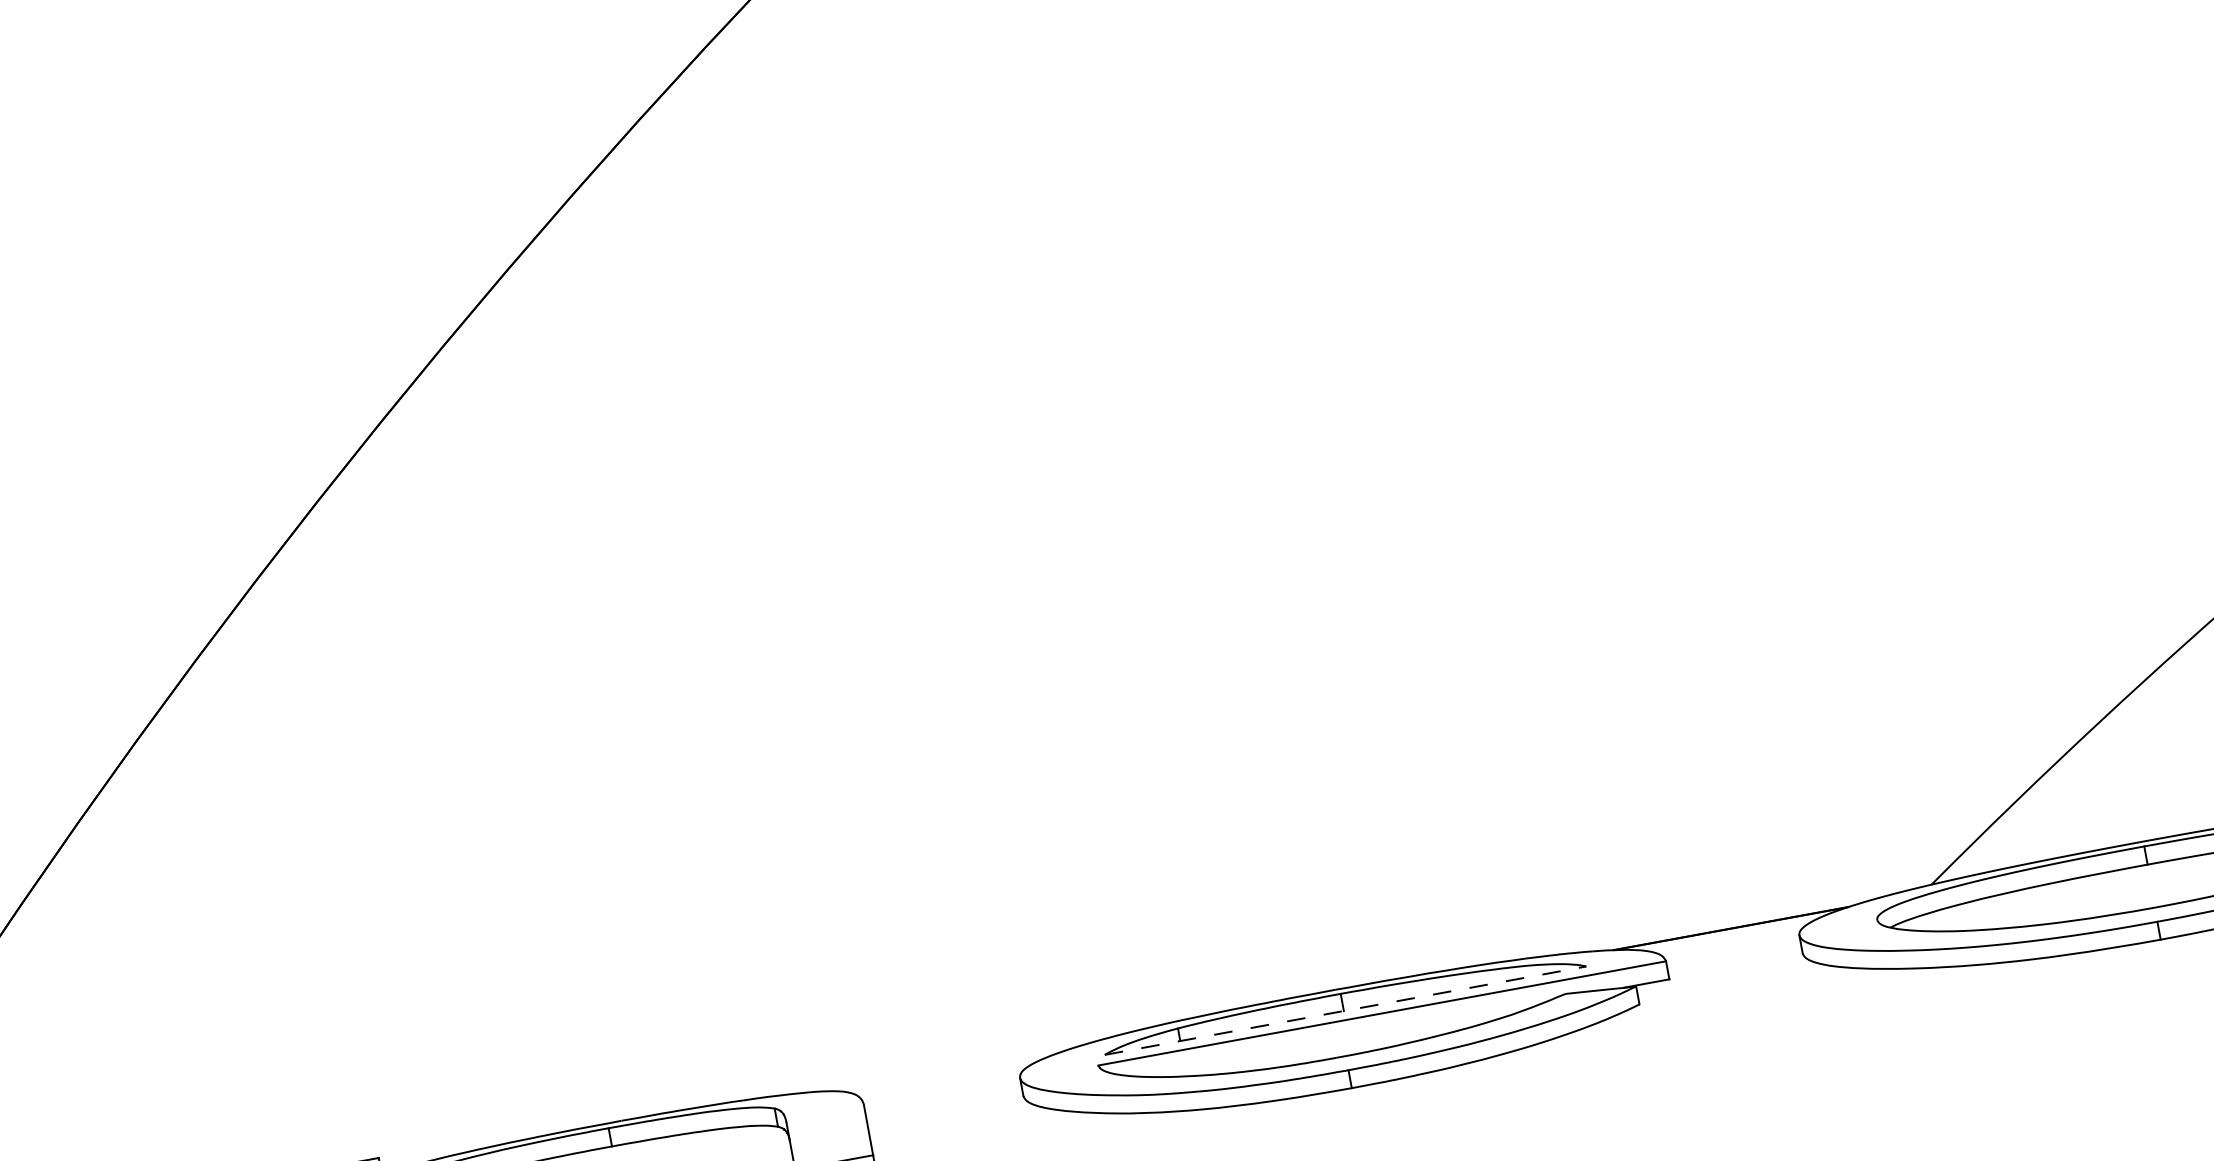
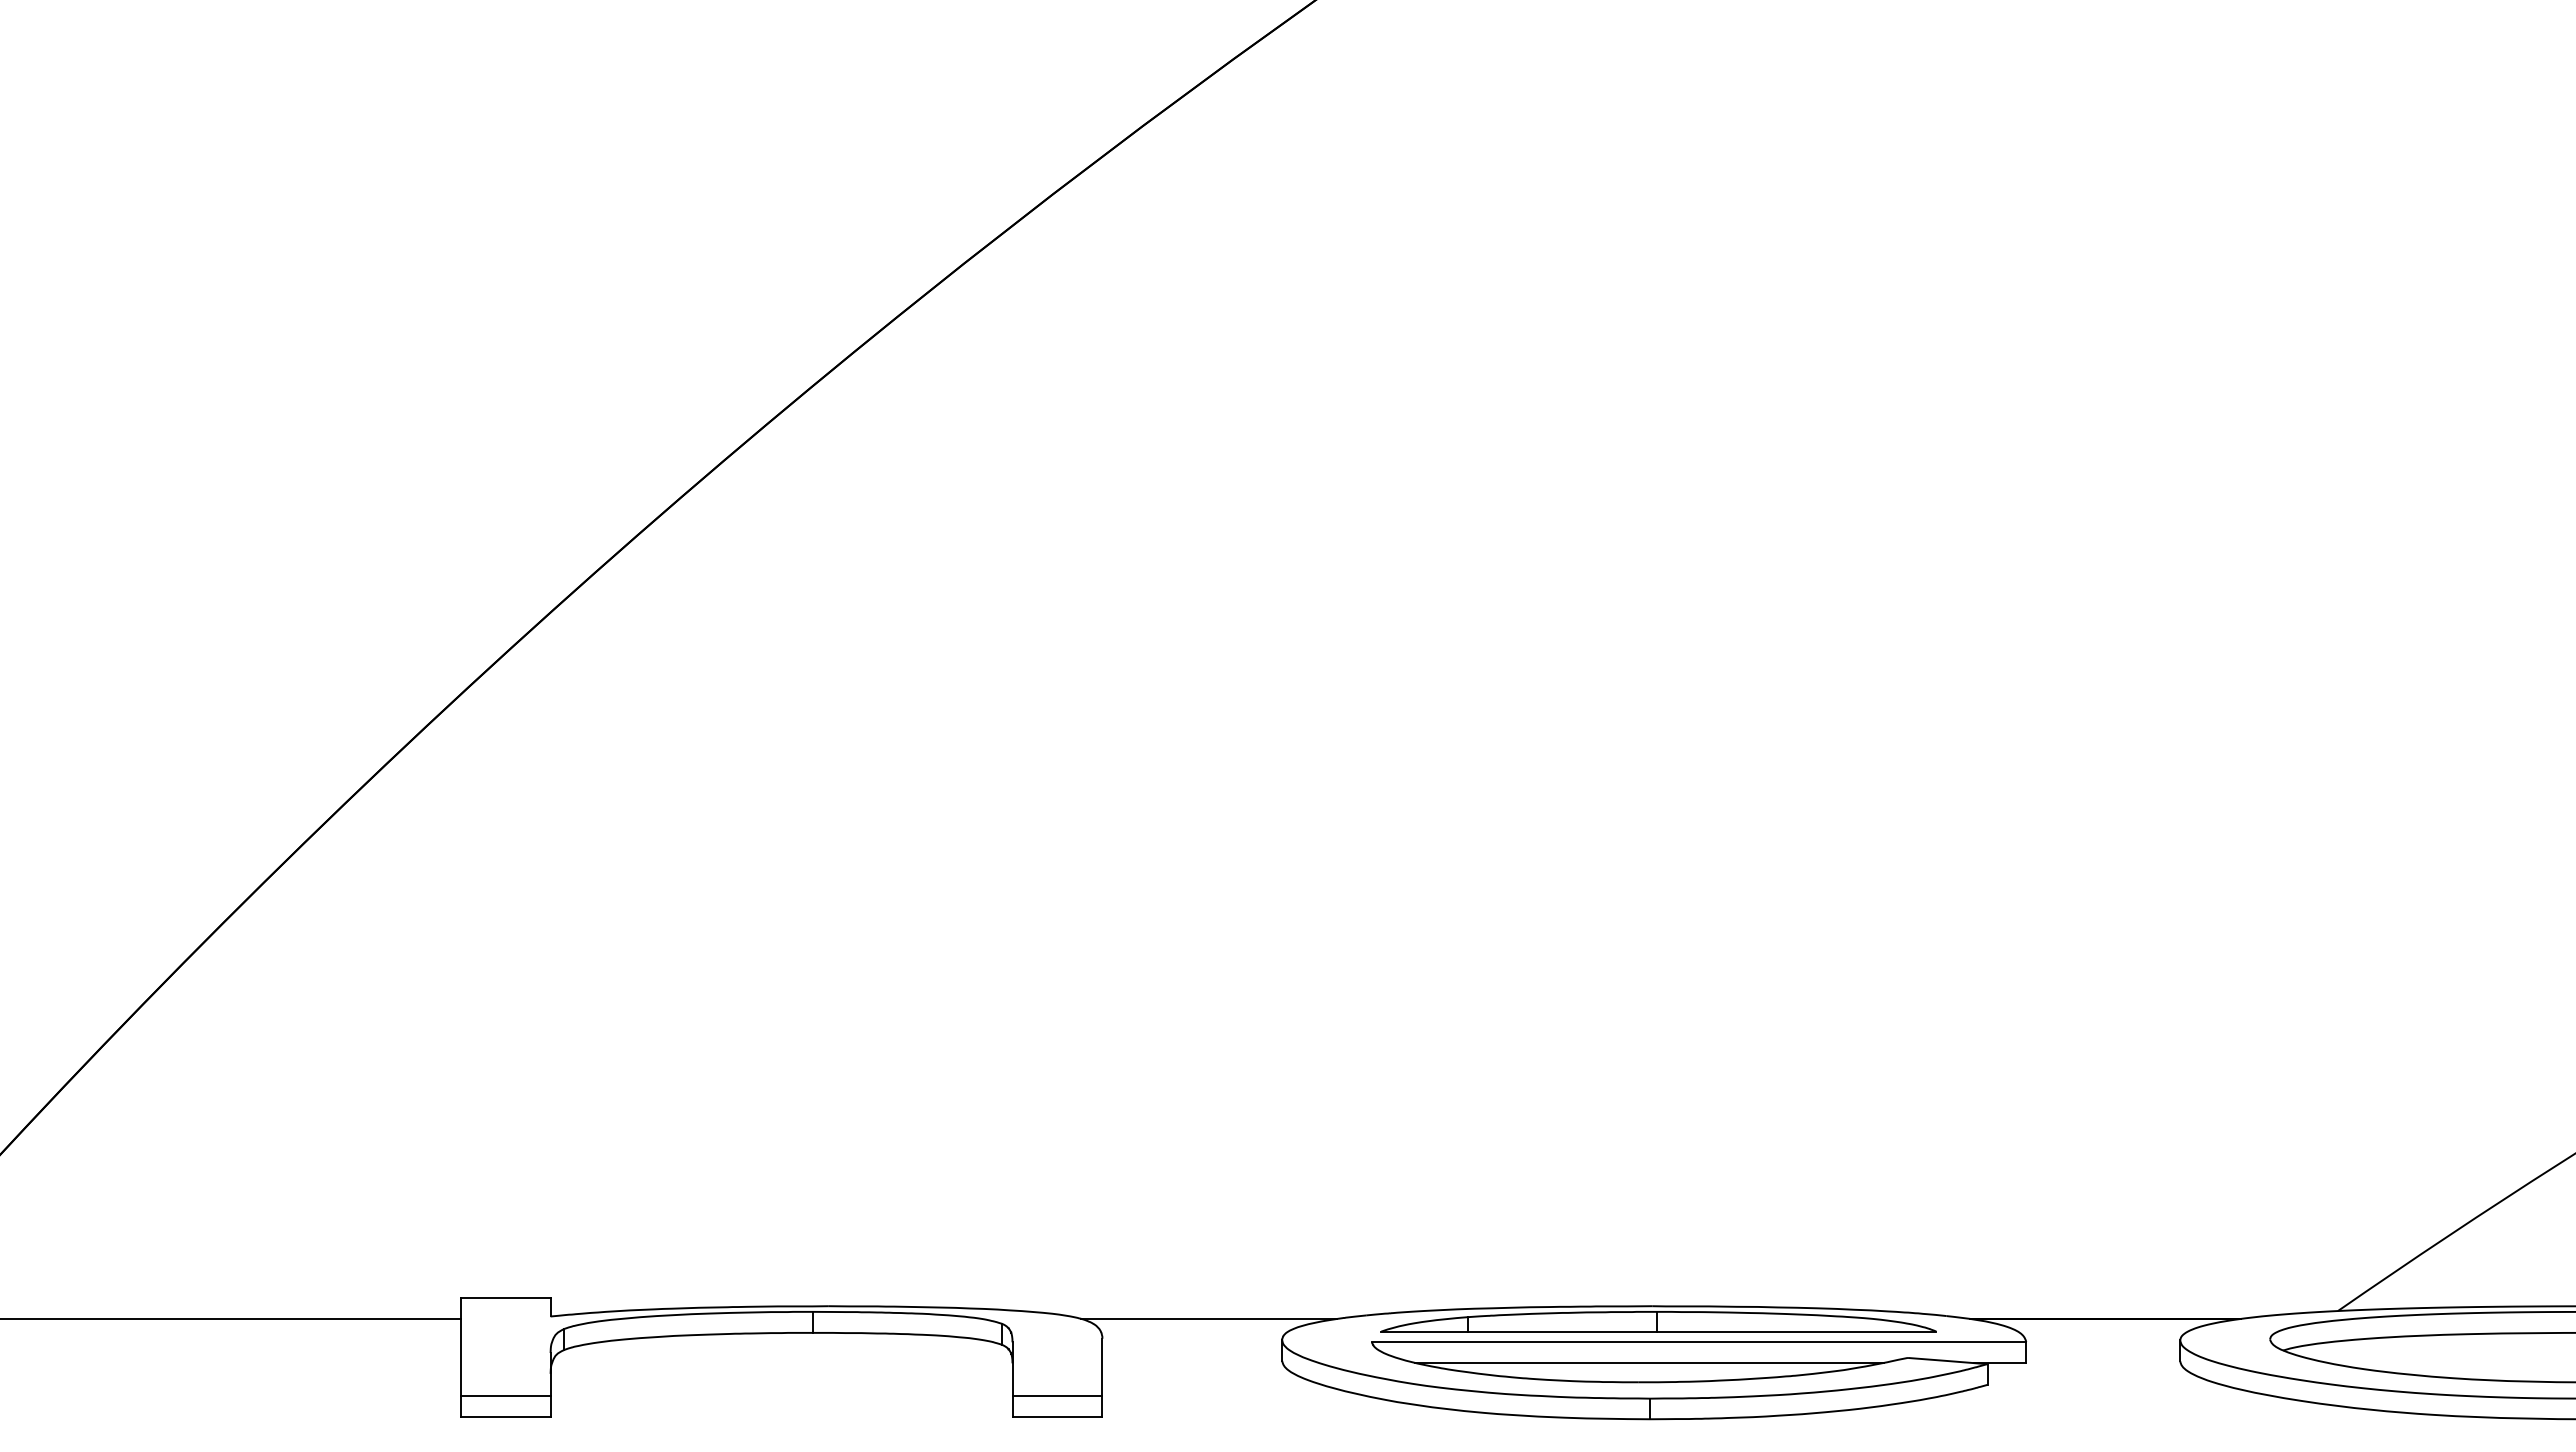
line: (1345, 1010) -> (1658, 1331), dashed -> solid
line: (1342, 1038) -> (1649, 1362), added
line: (952, 1071) -> (1208, 1319), added

